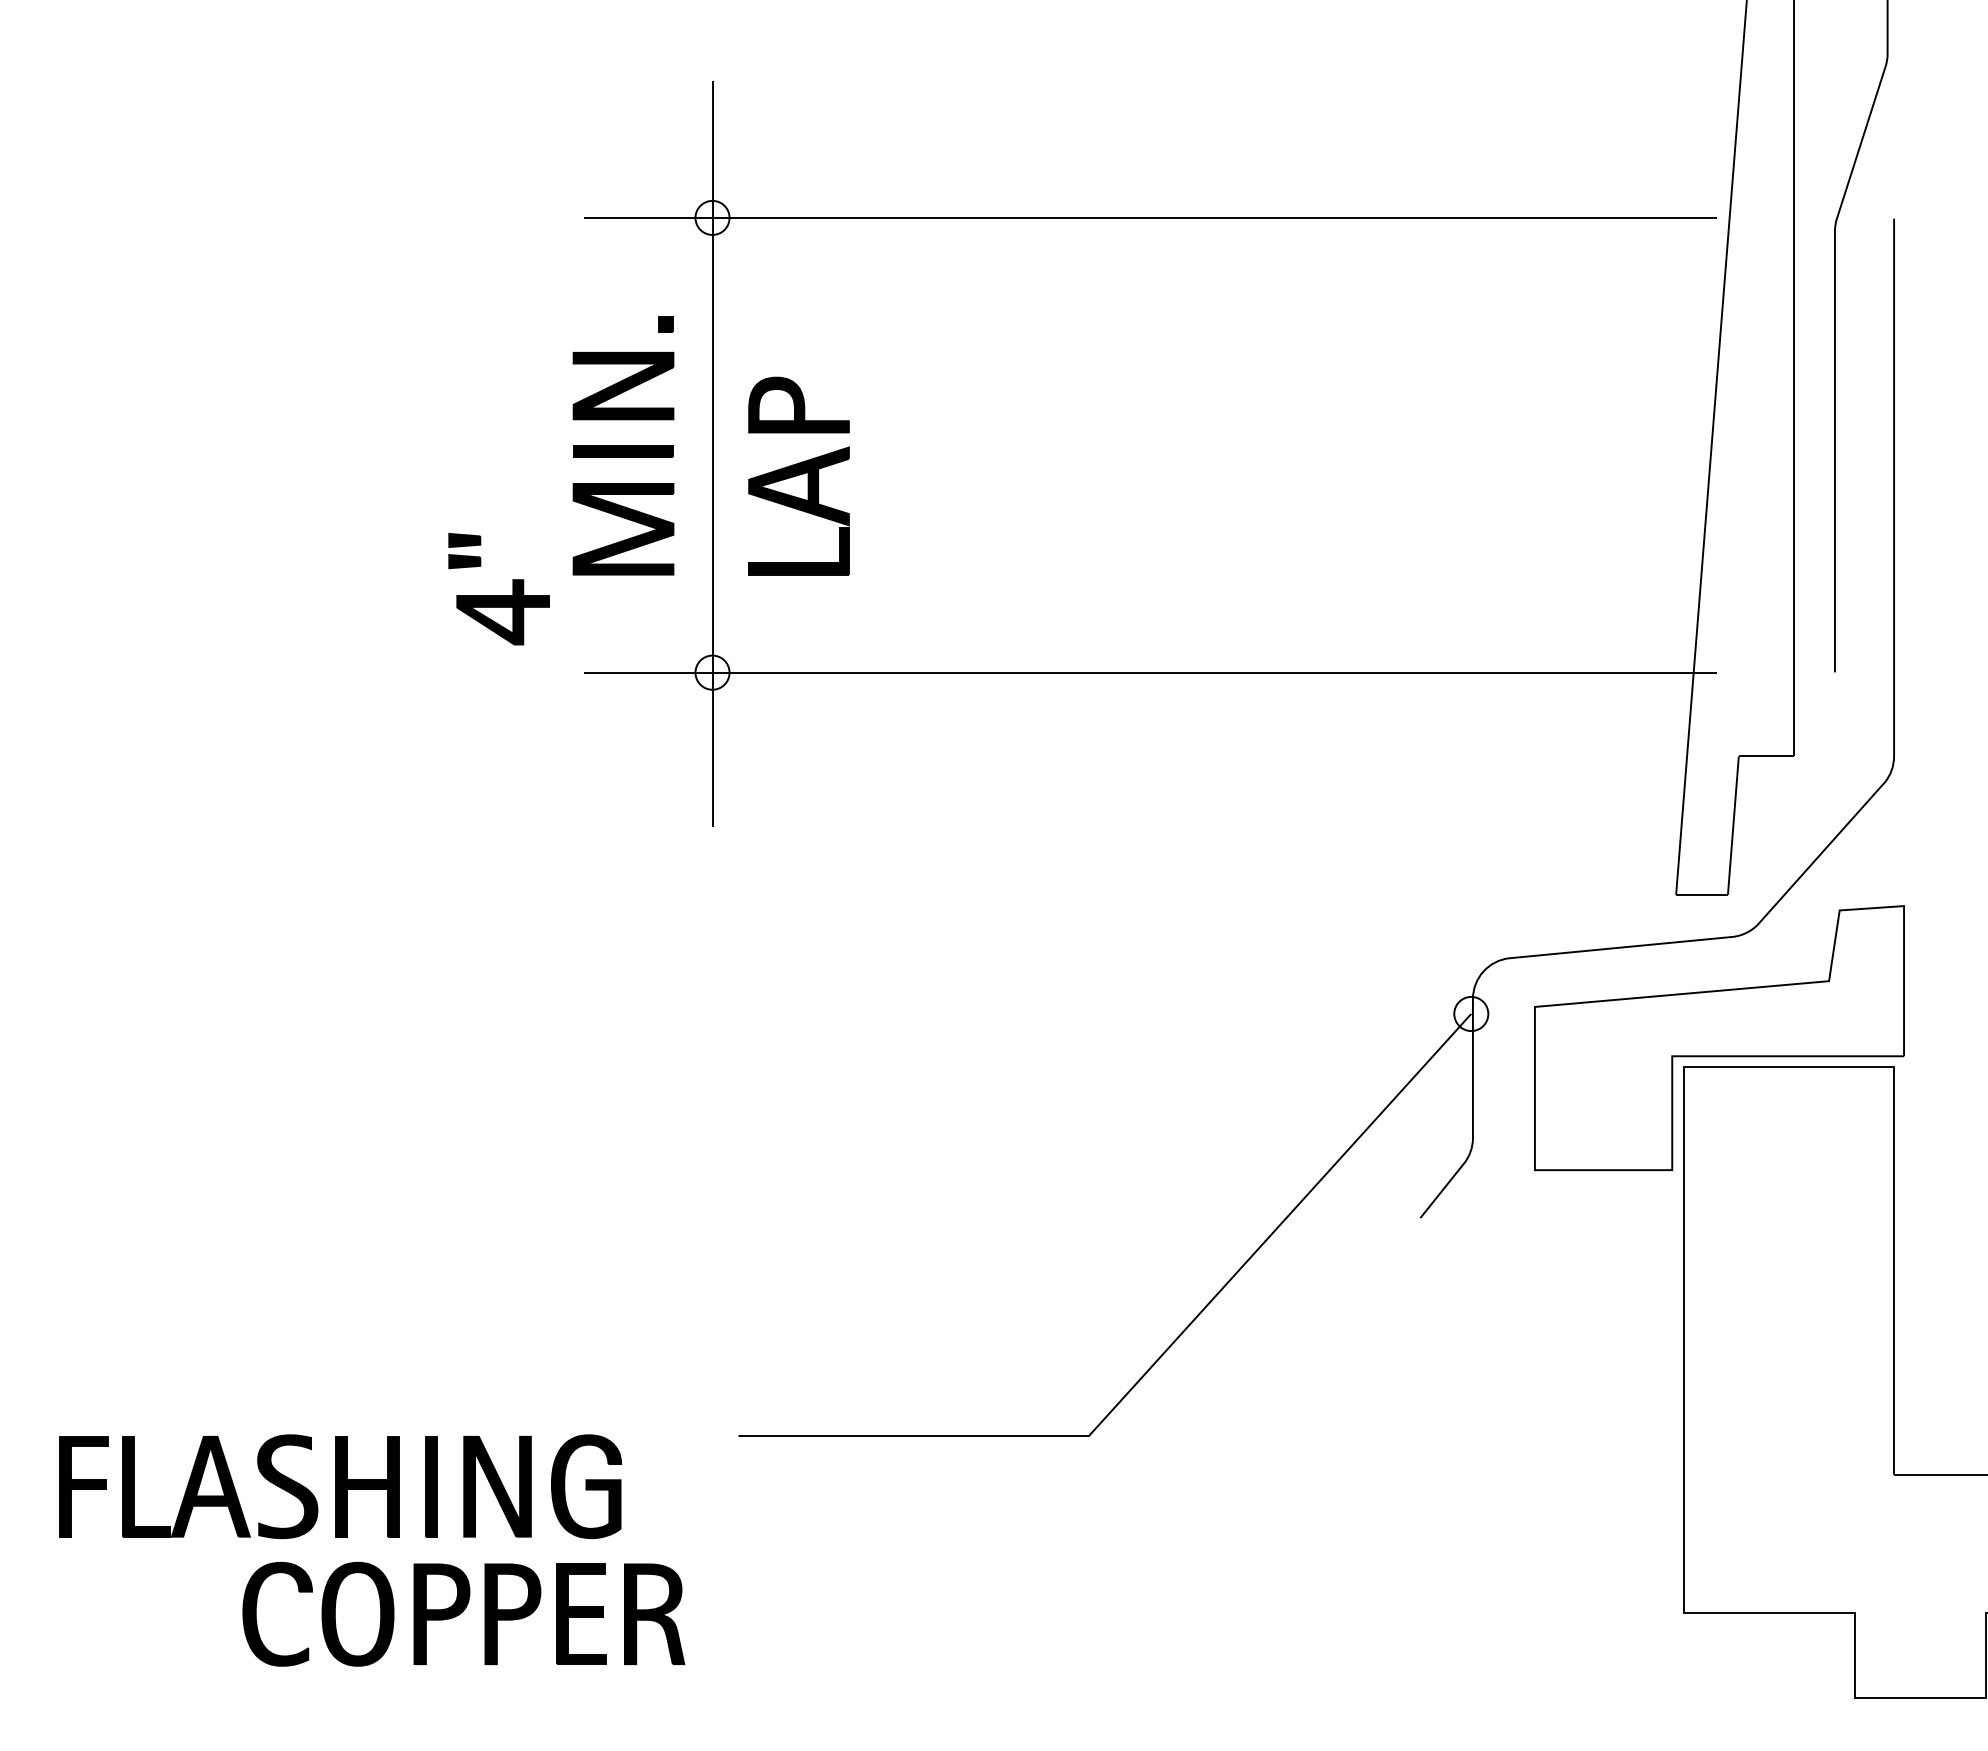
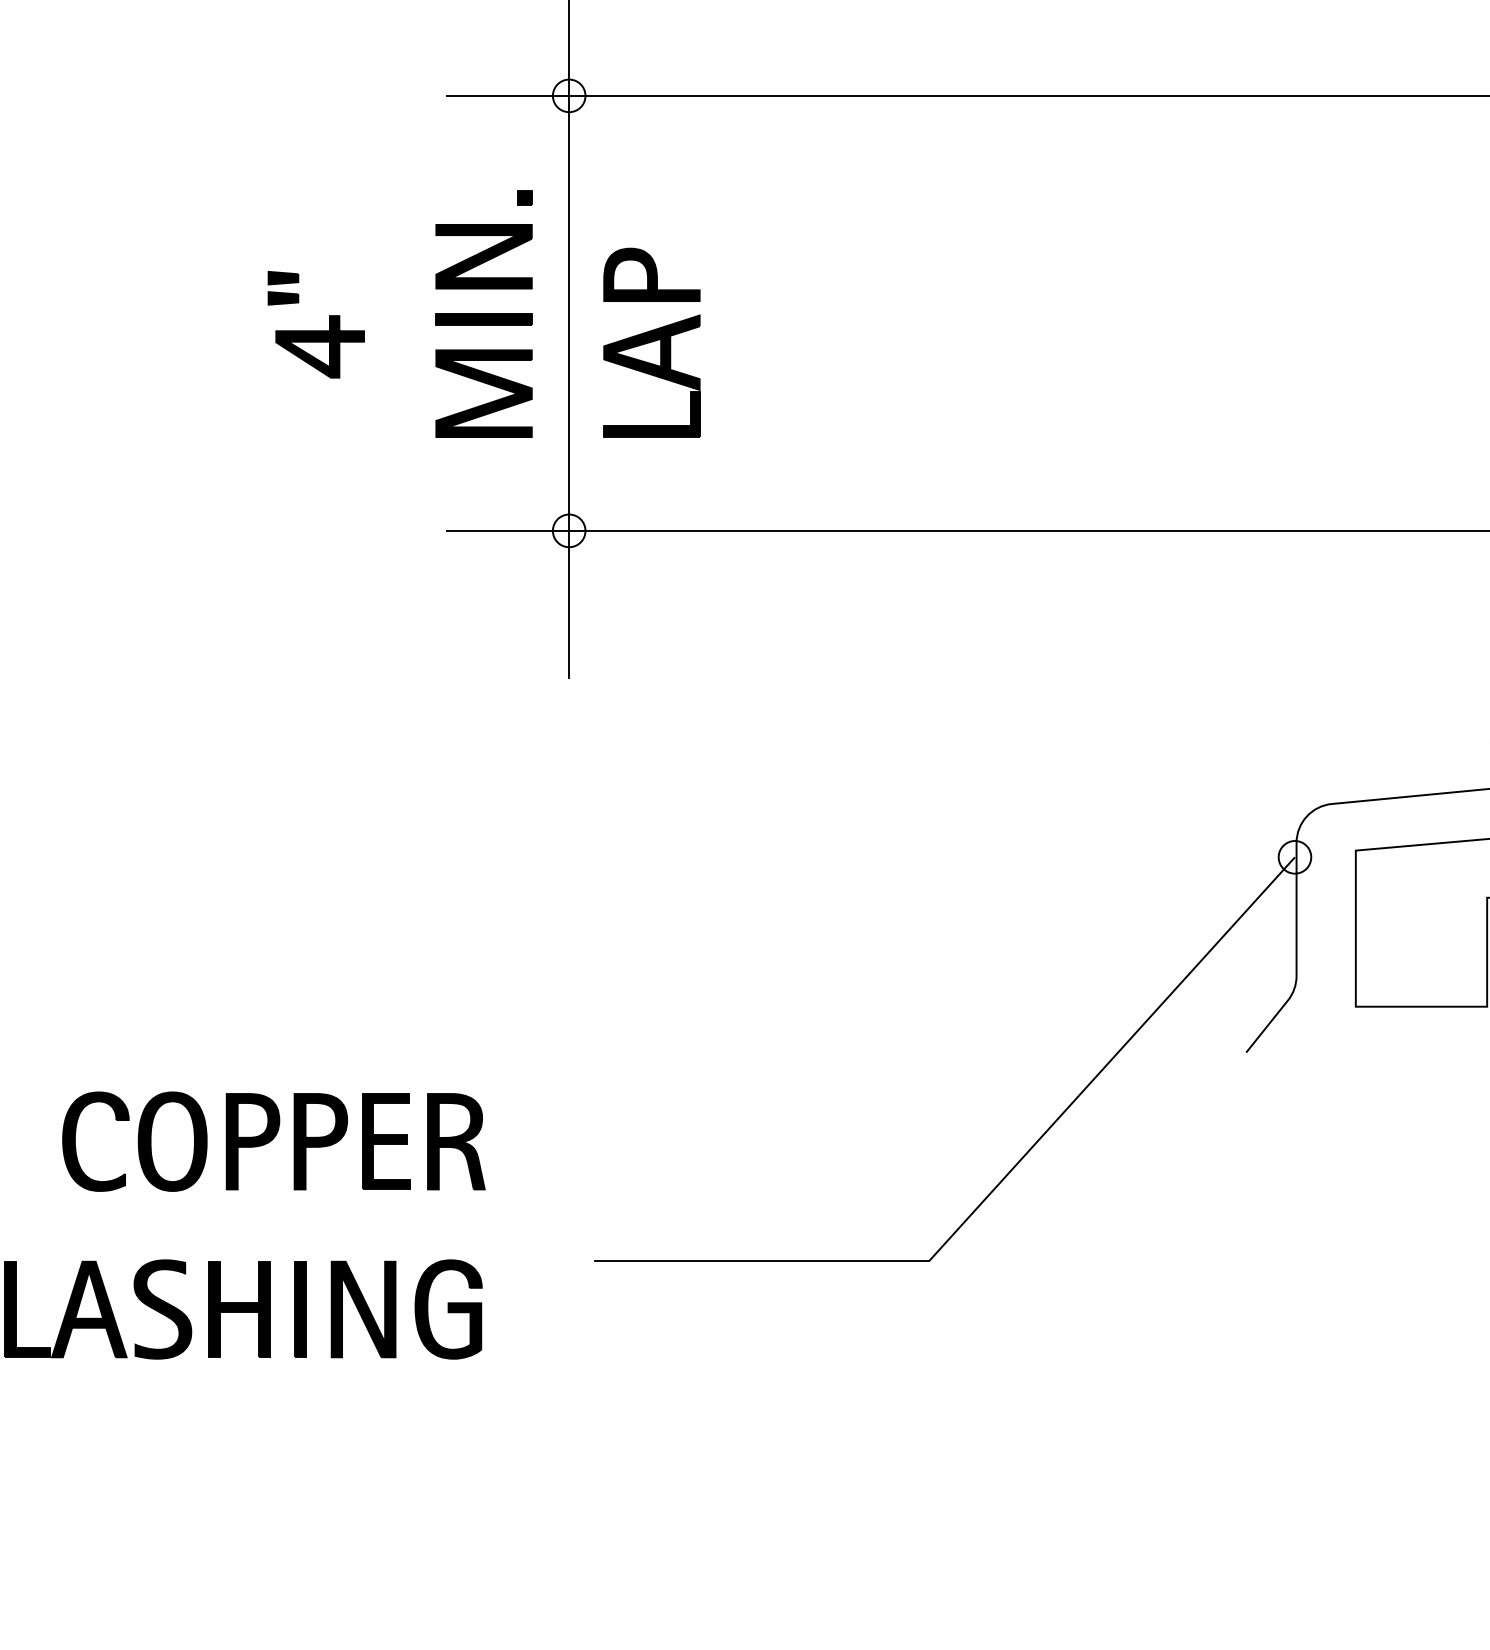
part: (498, 589) -> (315, 325), moved
part: (463, 1613) -> (273, 1140), moved

